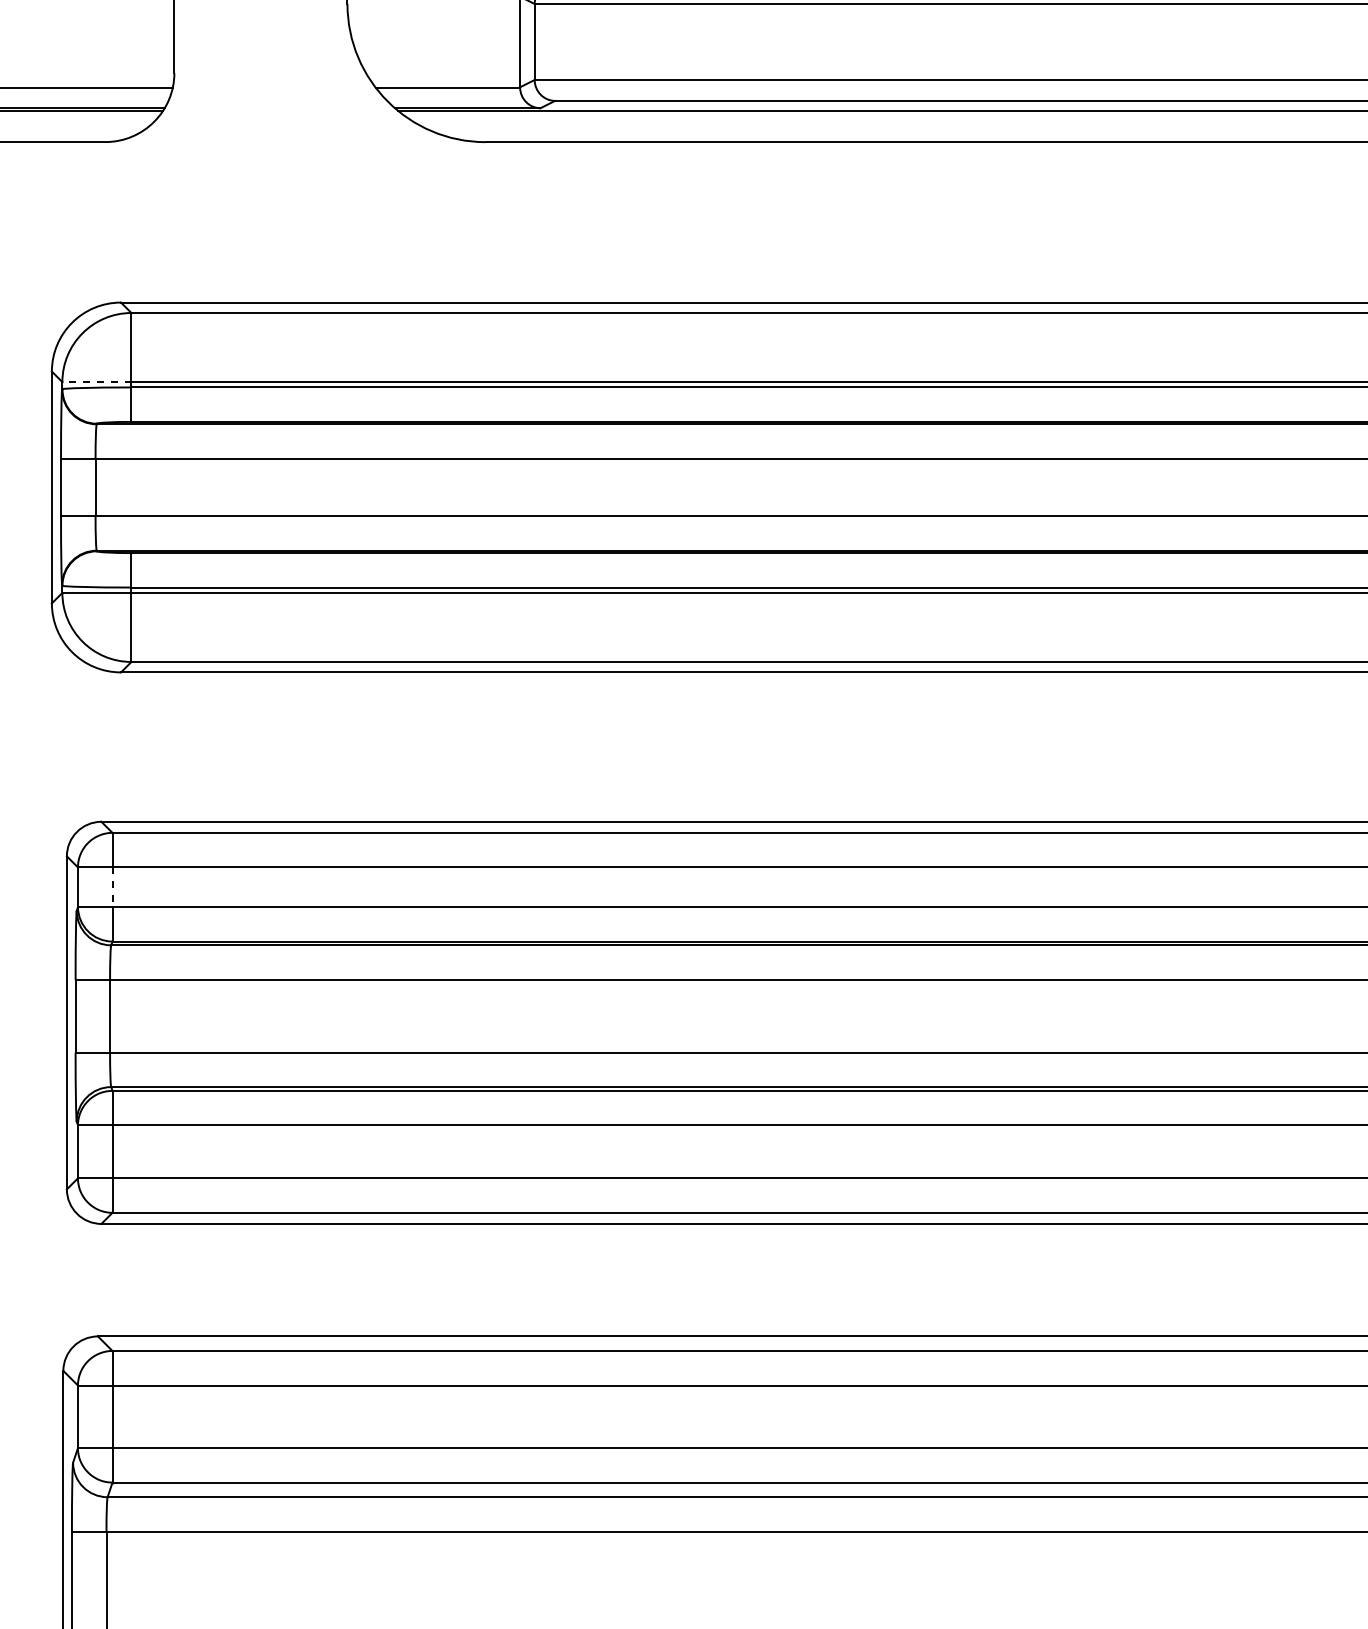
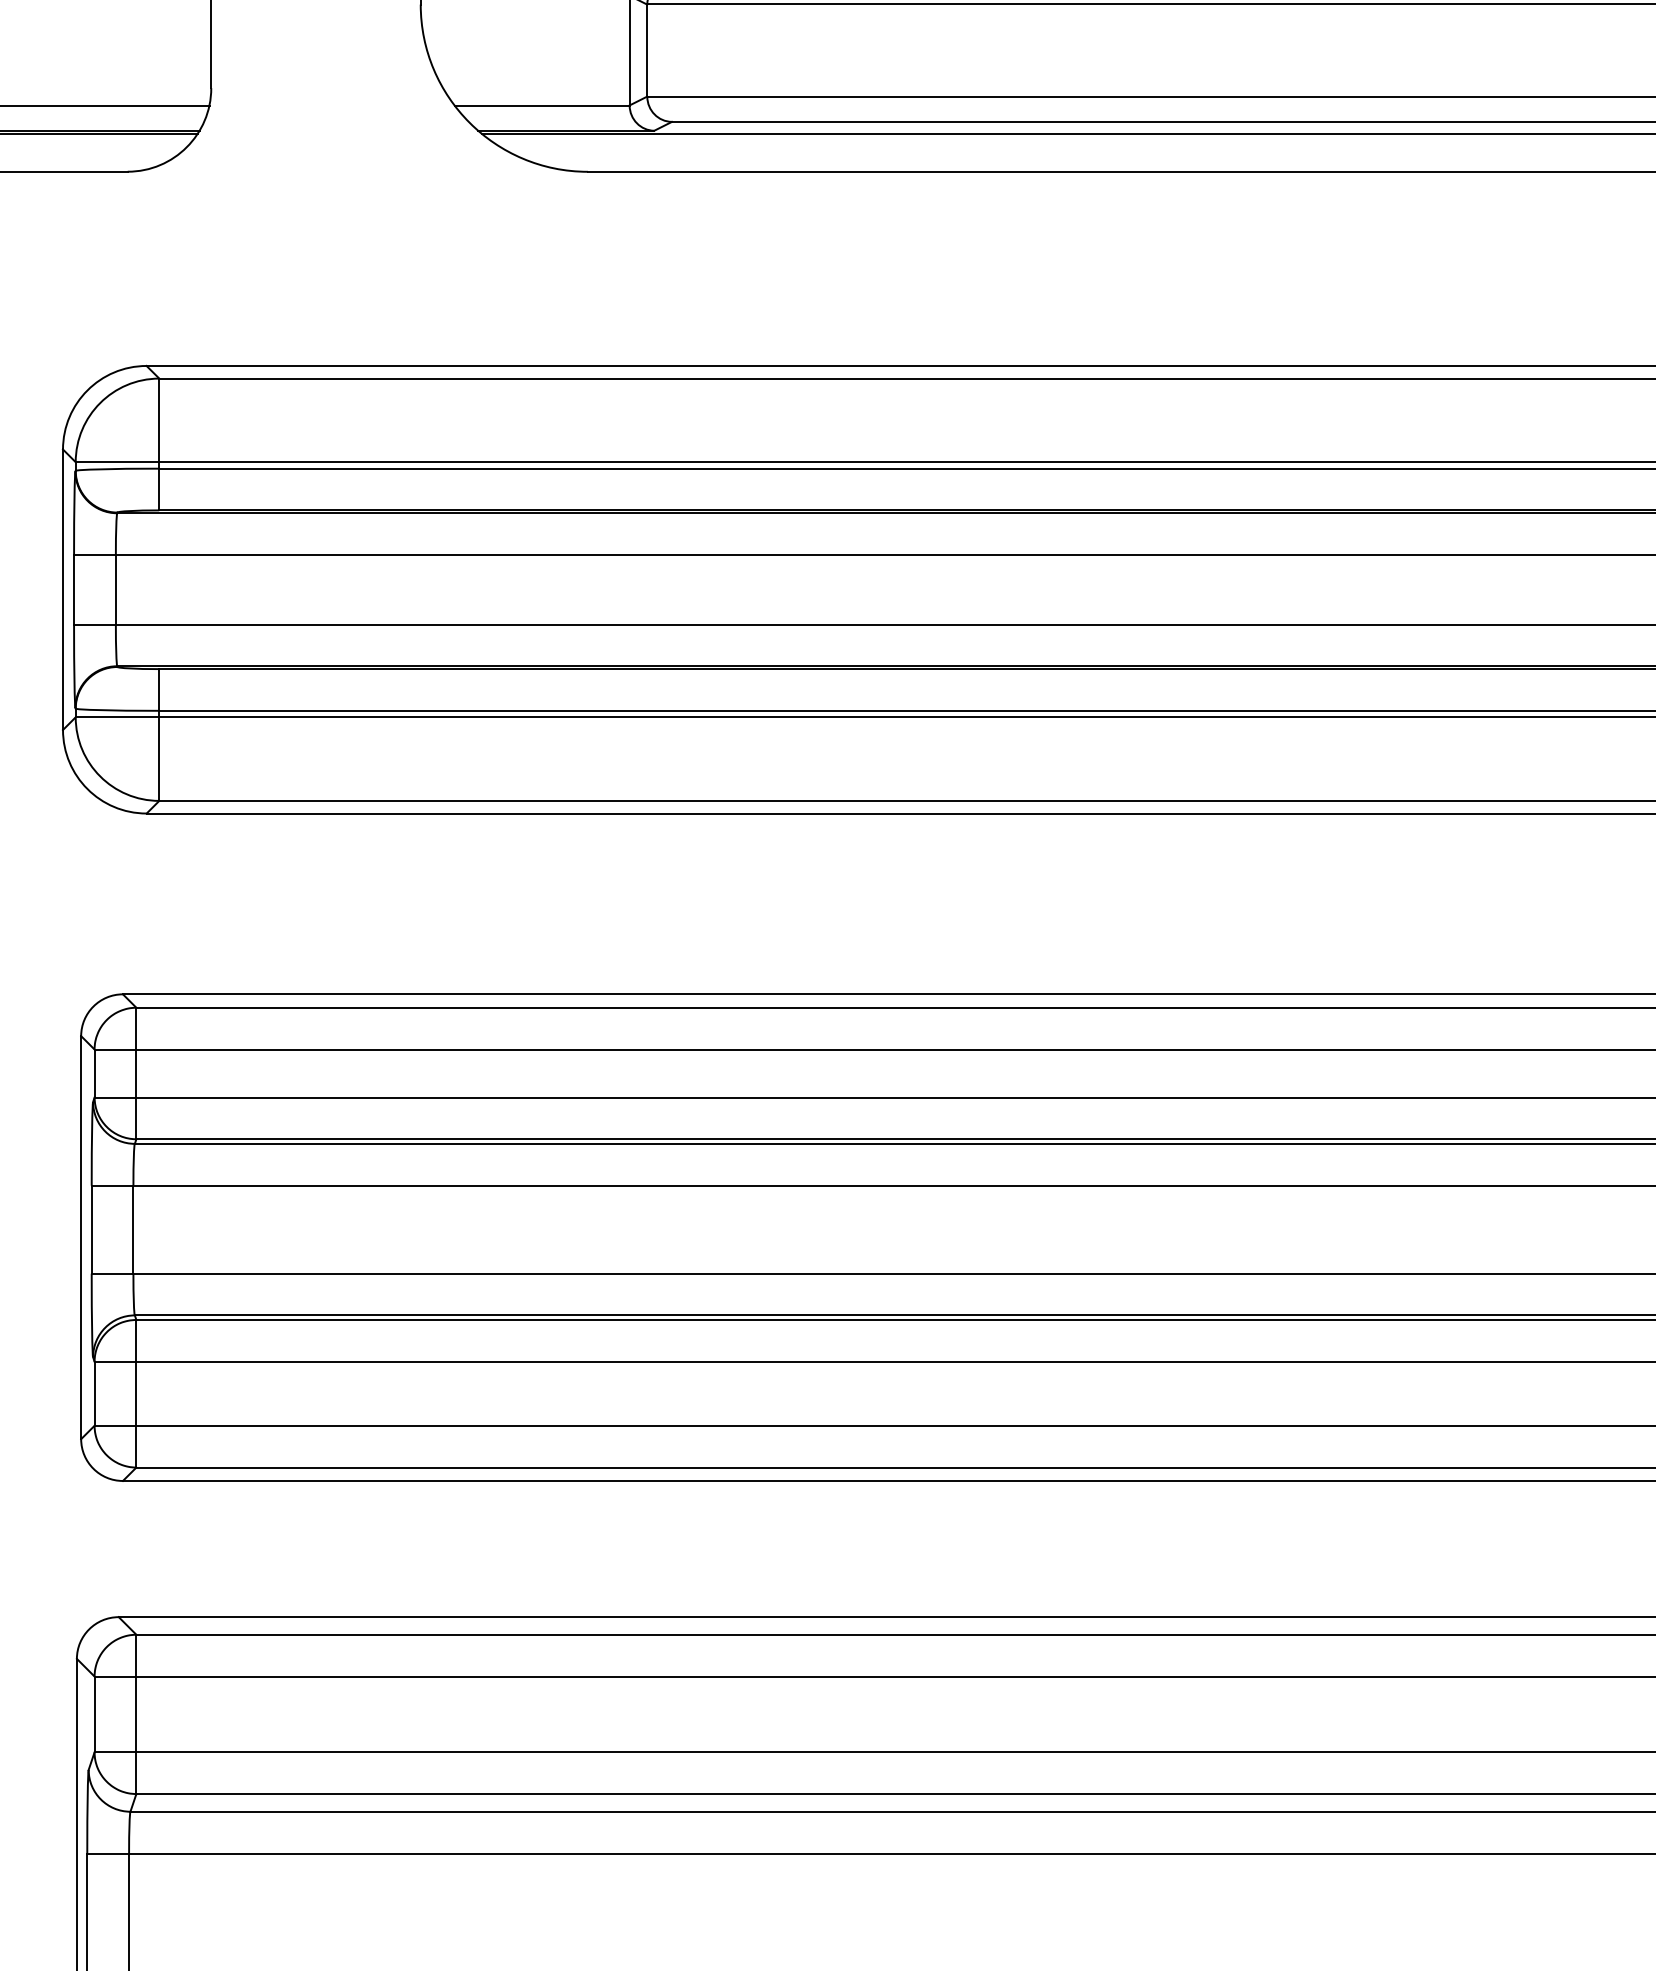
line: (96, 382) -> (117, 462), dashed -> solid
line: (112, 887) -> (136, 1073), dashed -> solid

